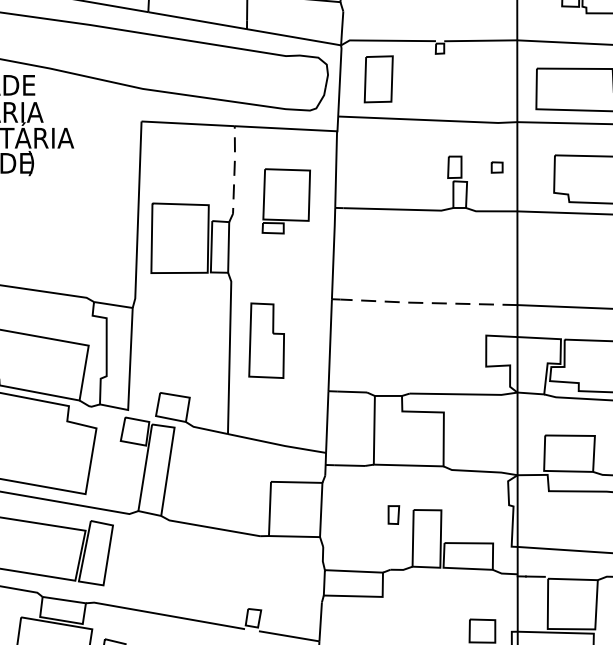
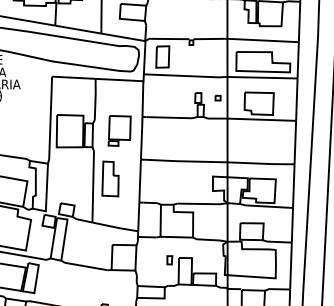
line: (234, 174) -> (95, 101), dashed -> solid
part: (285, 200) -> (119, 130), moved
line: (427, 303) -> (185, 161), dashed -> solid

